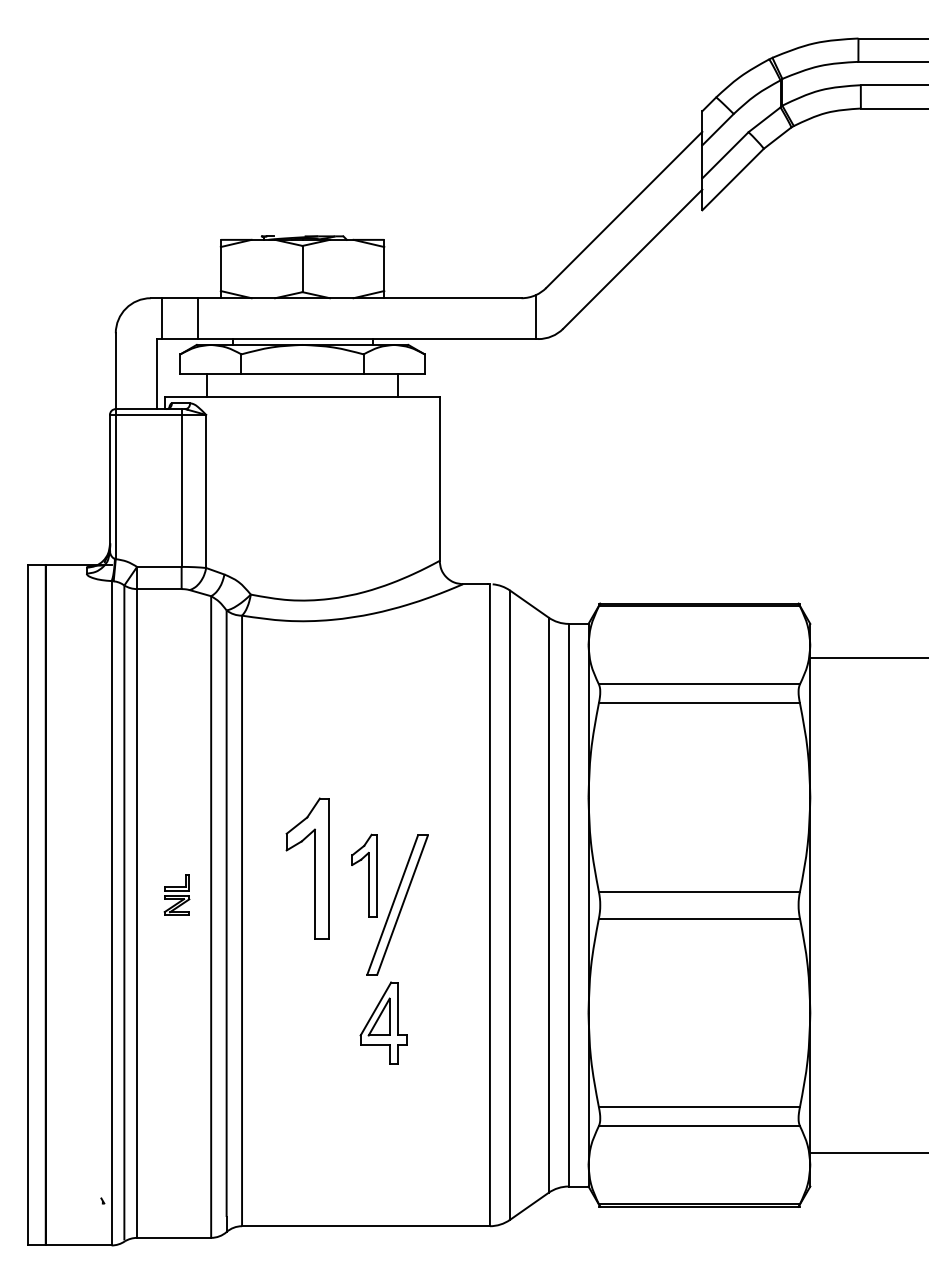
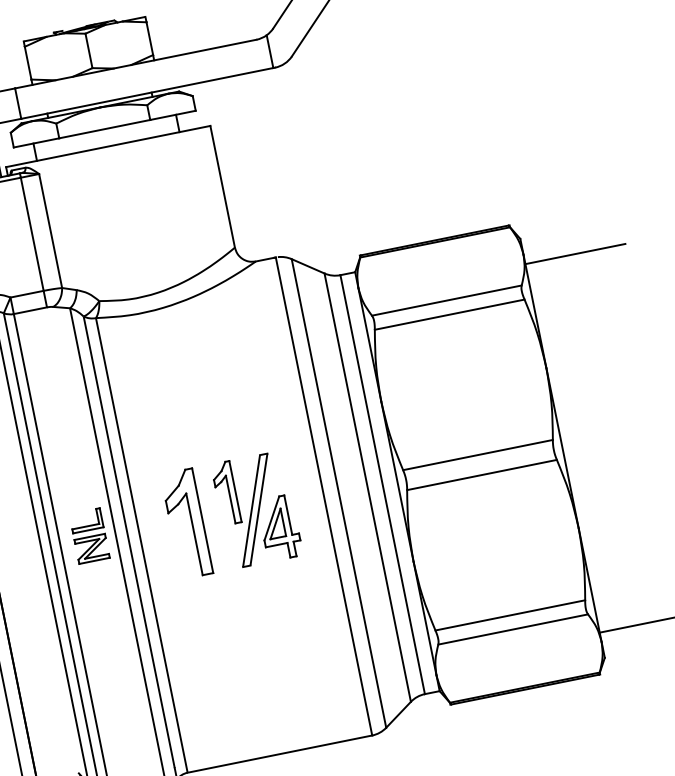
part: (314, 868) -> (191, 522), moved
part: (176, 895) -> (89, 536), size x1.67
part: (383, 1022) -> (279, 527), moved

